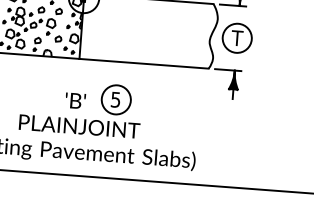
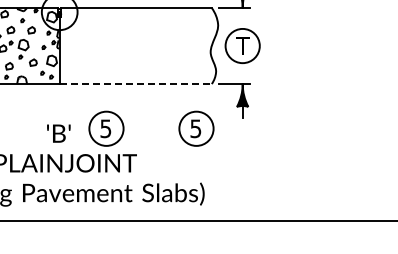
line: (144, 64) -> (136, 84), solid -> dashed
part: (192, 105) -> (196, 128), added

